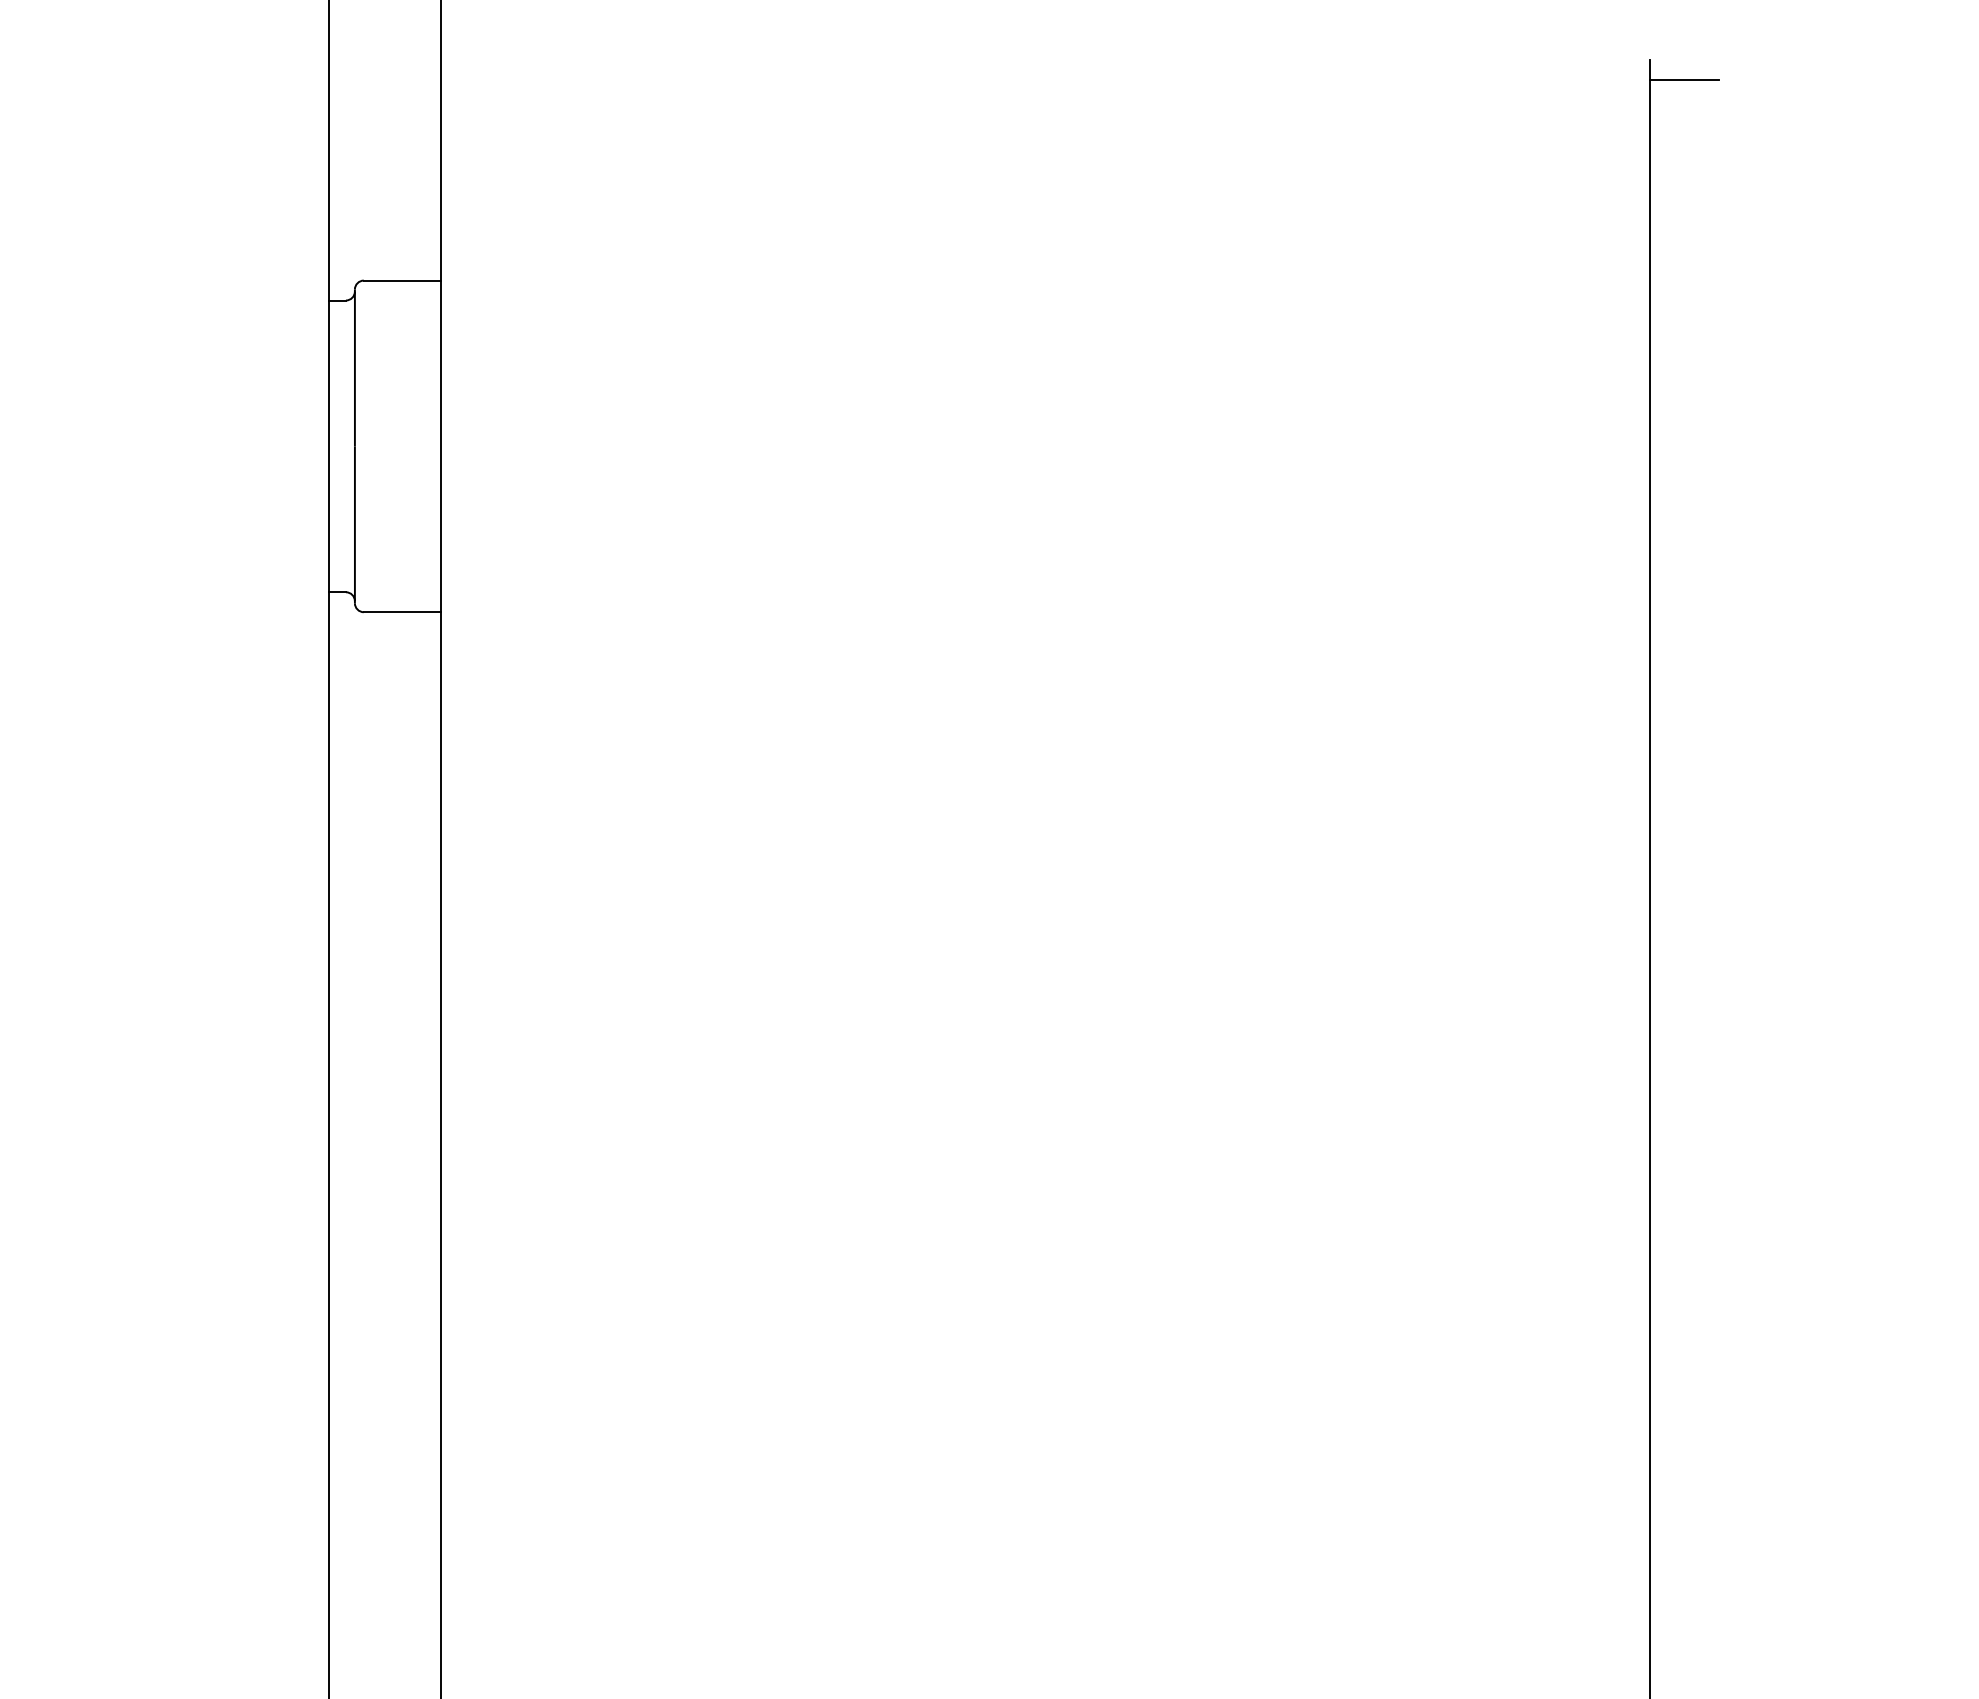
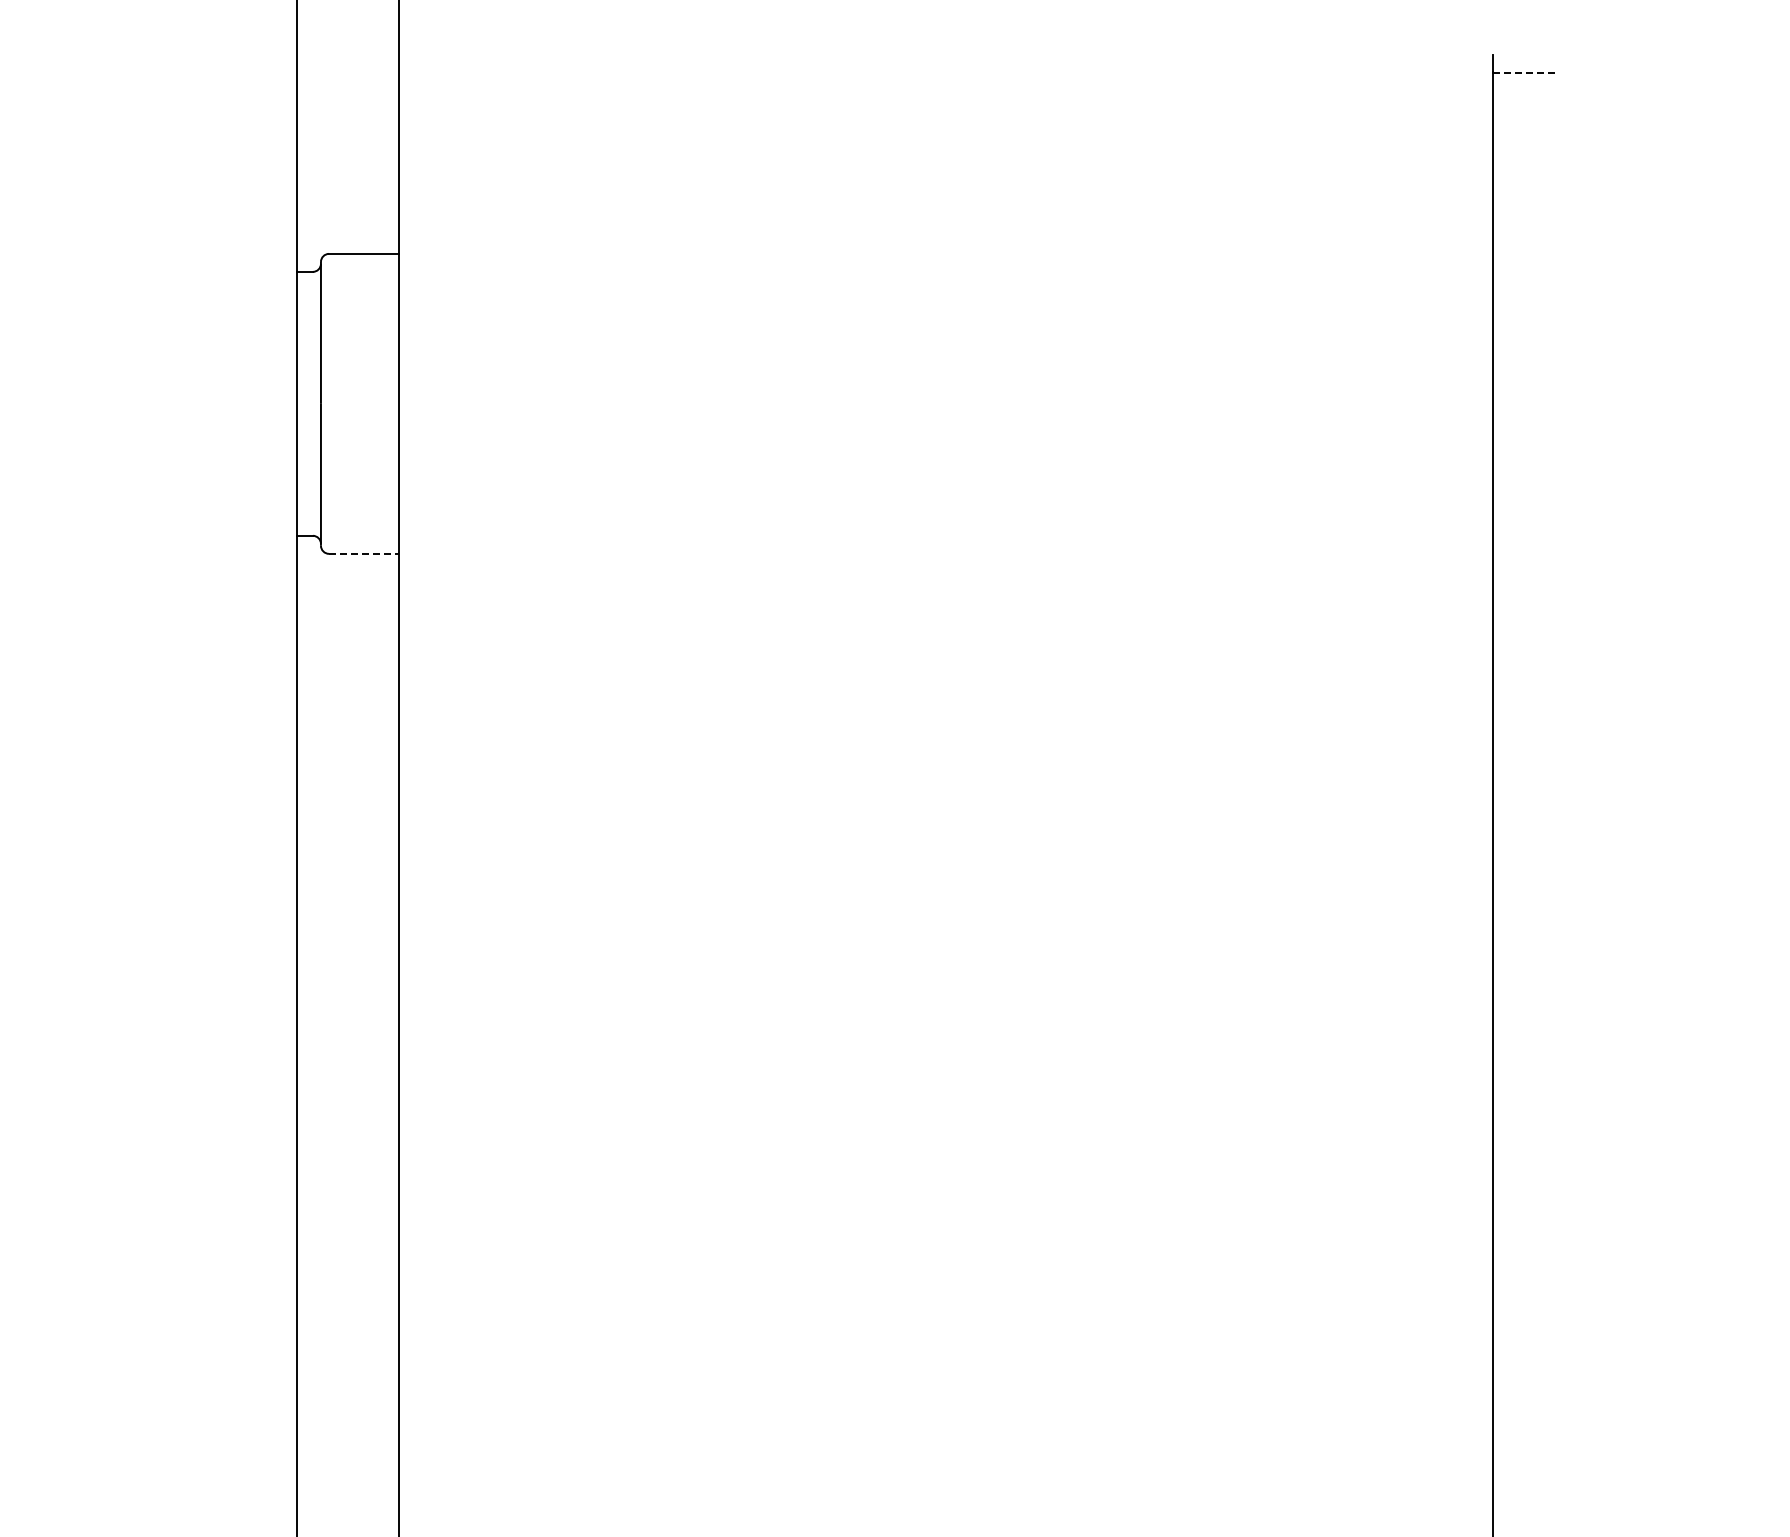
line: (1684, 80) -> (1523, 72), solid -> dashed
line: (403, 611) -> (364, 553), solid -> dashed

